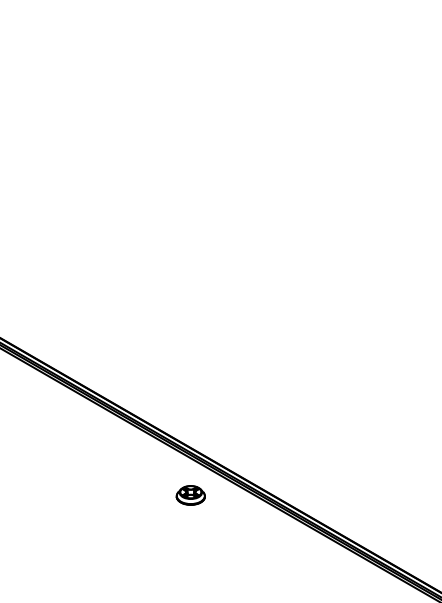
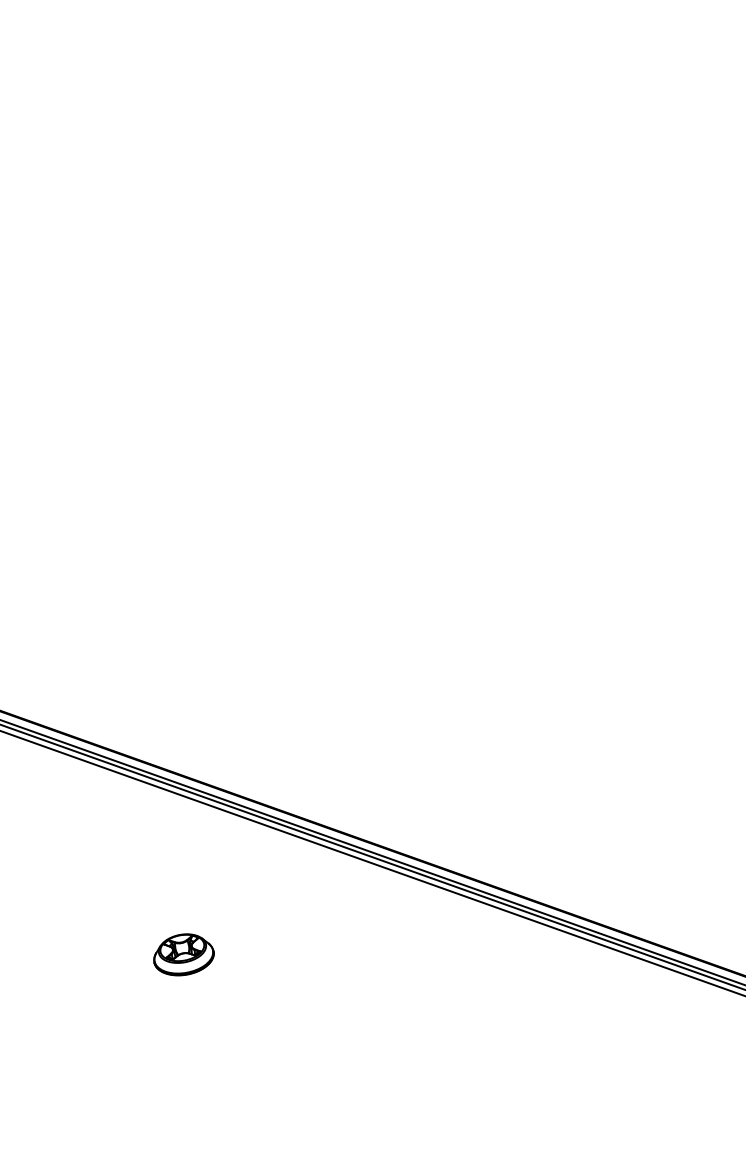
part: (190, 495) -> (182, 955), moved

